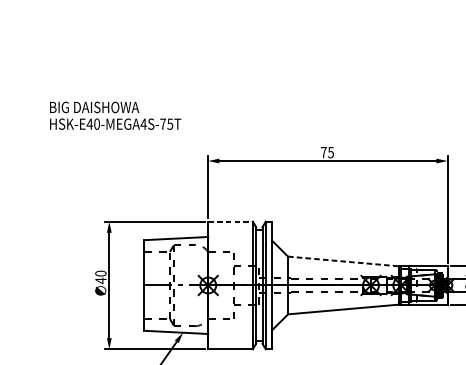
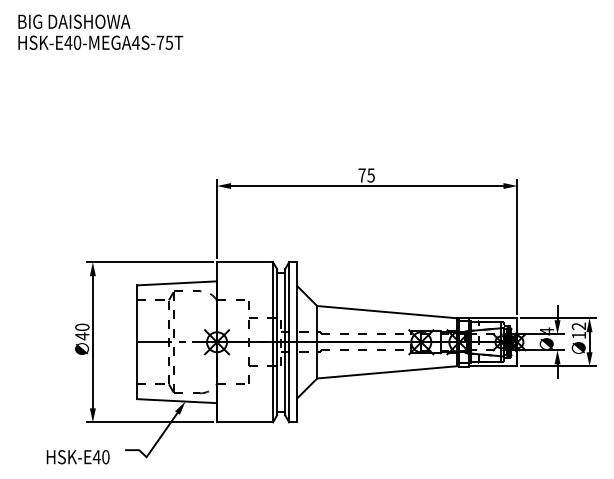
text: (115, 115) -> (100, 31), moved
line: (230, 221) -> (245, 262), dashed -> solid
line: (343, 261) -> (386, 312), dashed -> solid

